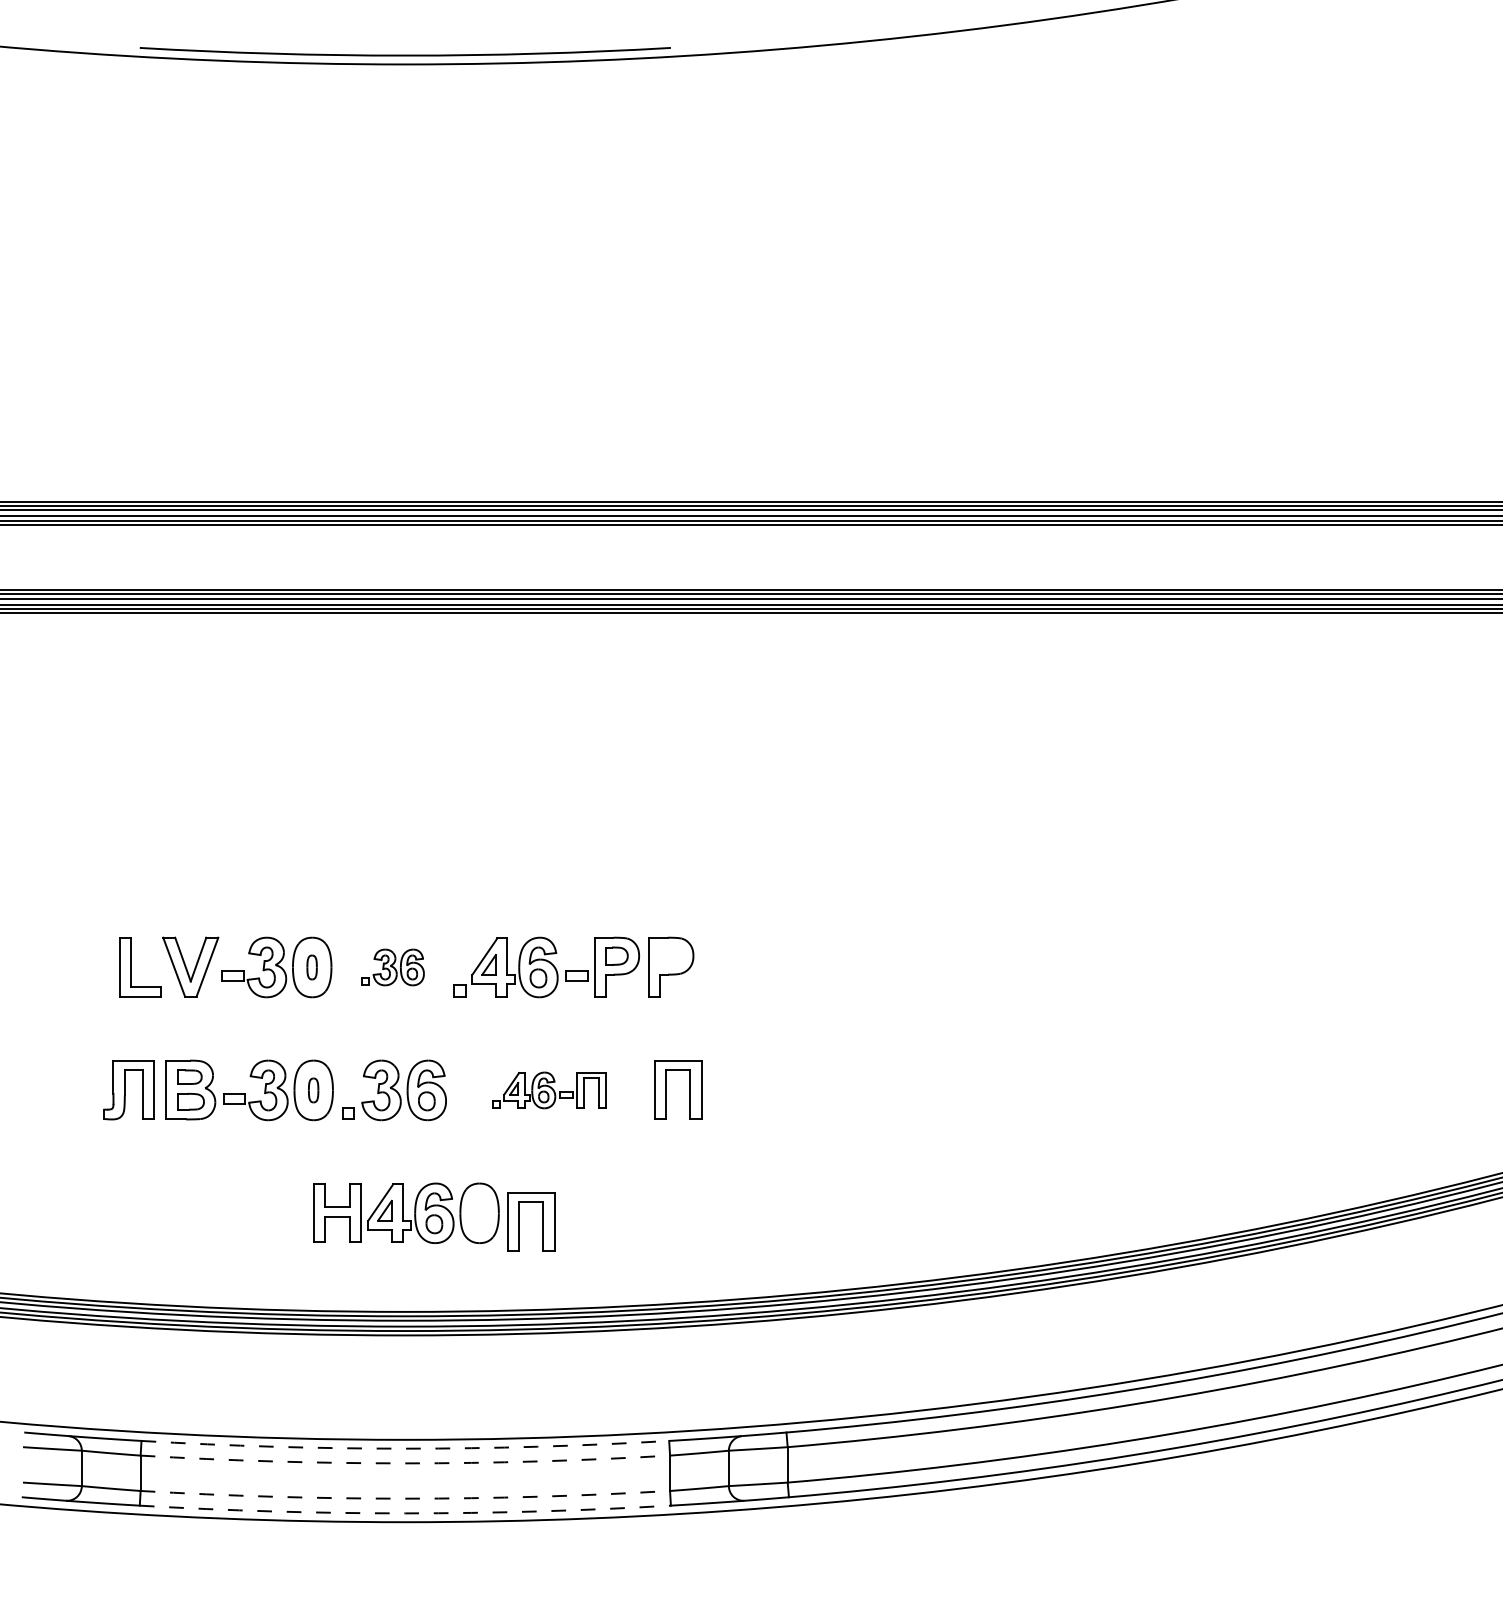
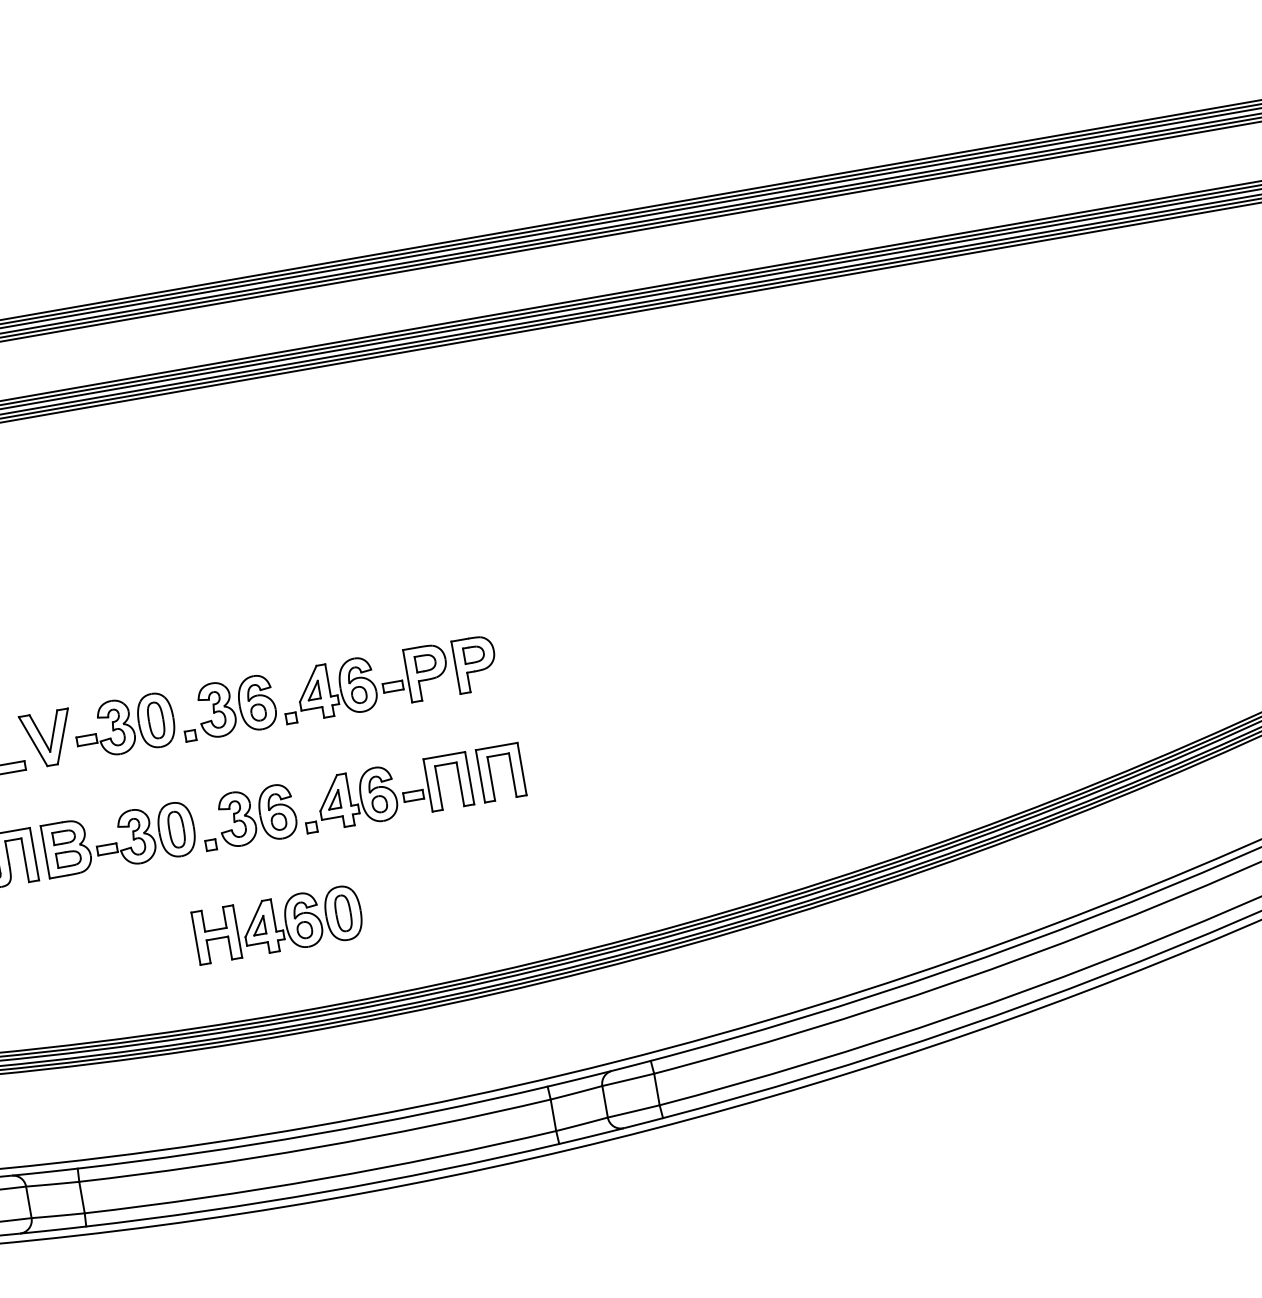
part: (670, 955) -> (473, 654), added
part: (311, 967) -> (155, 720), size x1.67
part: (392, 967) -> (227, 707), size x1.67
part: (313, 1090) -> (176, 829), size x1.67
part: (549, 1090) -> (386, 793), size x1.67
part: (479, 1213) -> (343, 913), added
part: (542, 1221) -> (400, 910), removed
arc: (405, 1448) -> (314, 1134), dashed -> solid
arc: (405, 1463) -> (316, 1147), dashed -> solid
arc: (405, 1498) -> (321, 1178), dashed -> solid
arc: (405, 1513) -> (324, 1192), dashed -> solid

